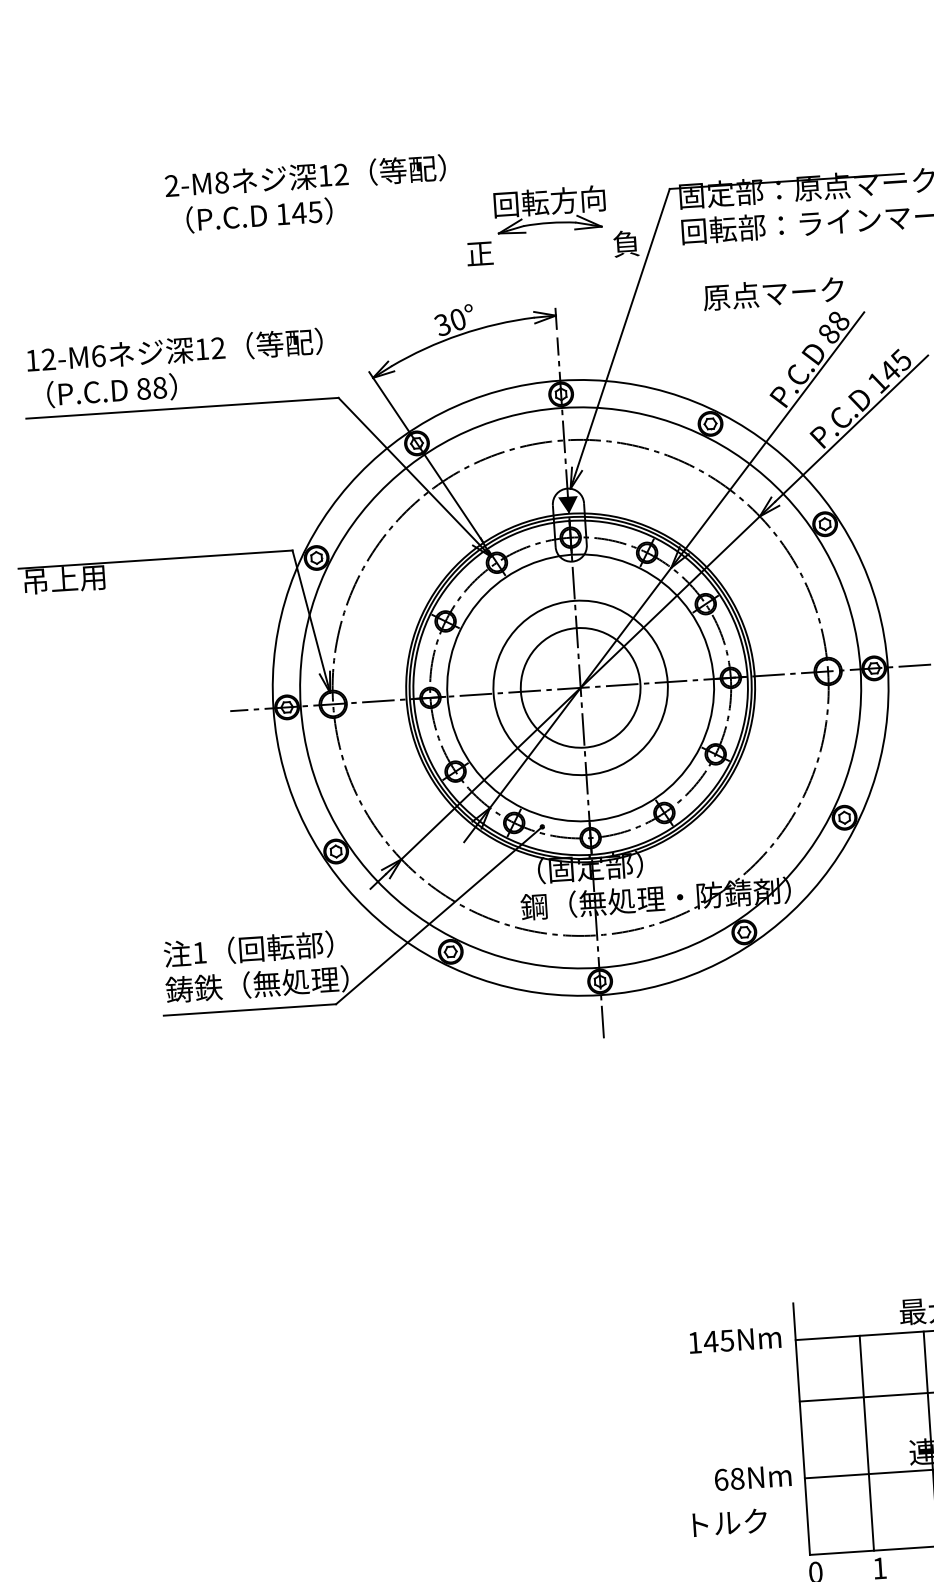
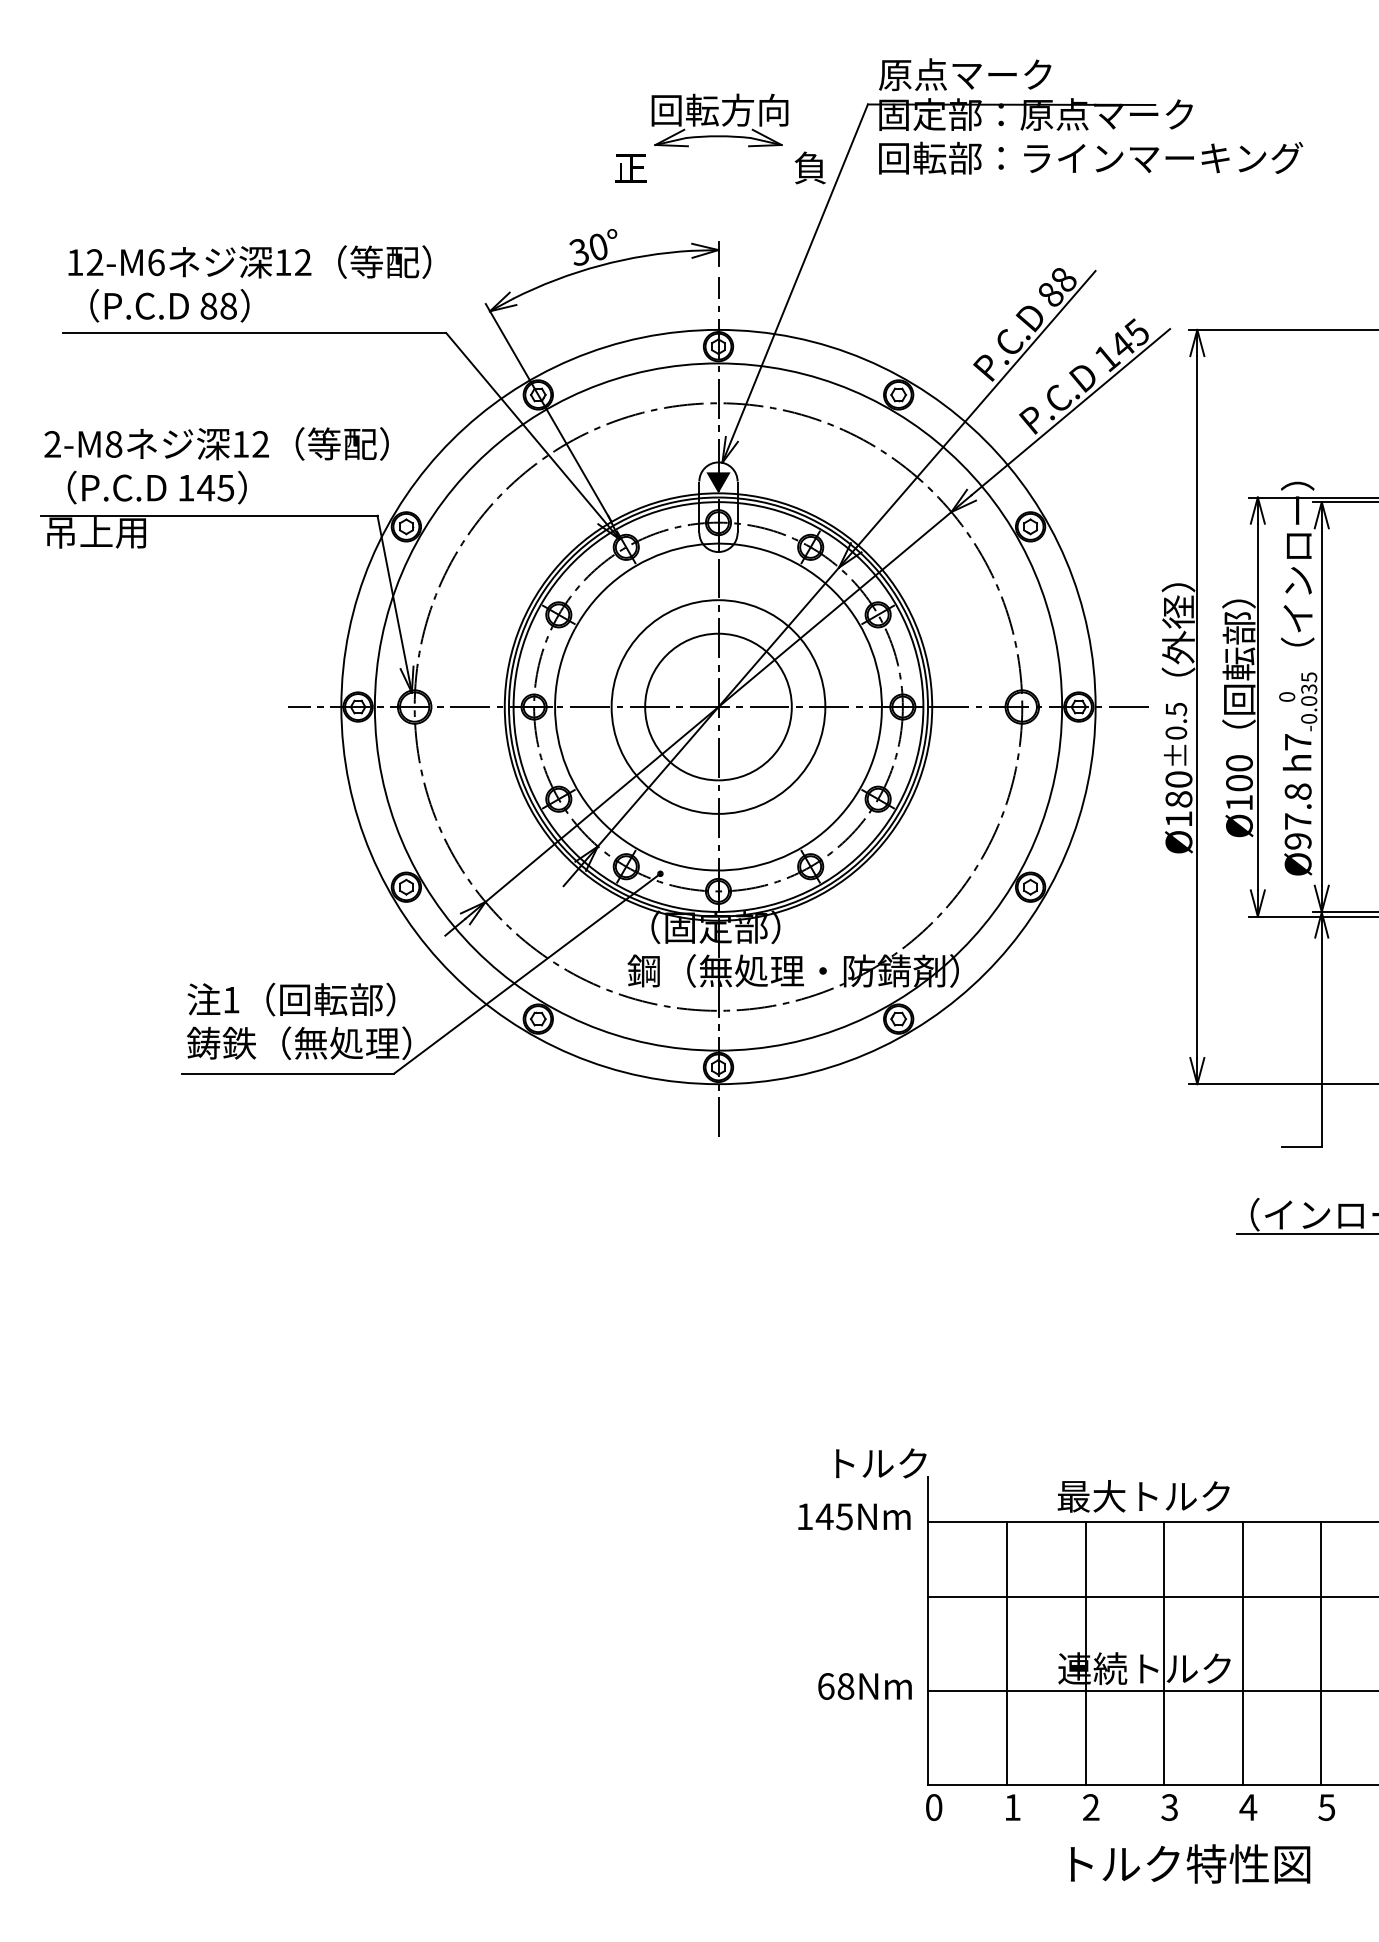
text: (306, 194) -> (216, 465), moved
text: (773, 293) -> (965, 74), moved
text: (730, 1522) -> (881, 1463), moved

